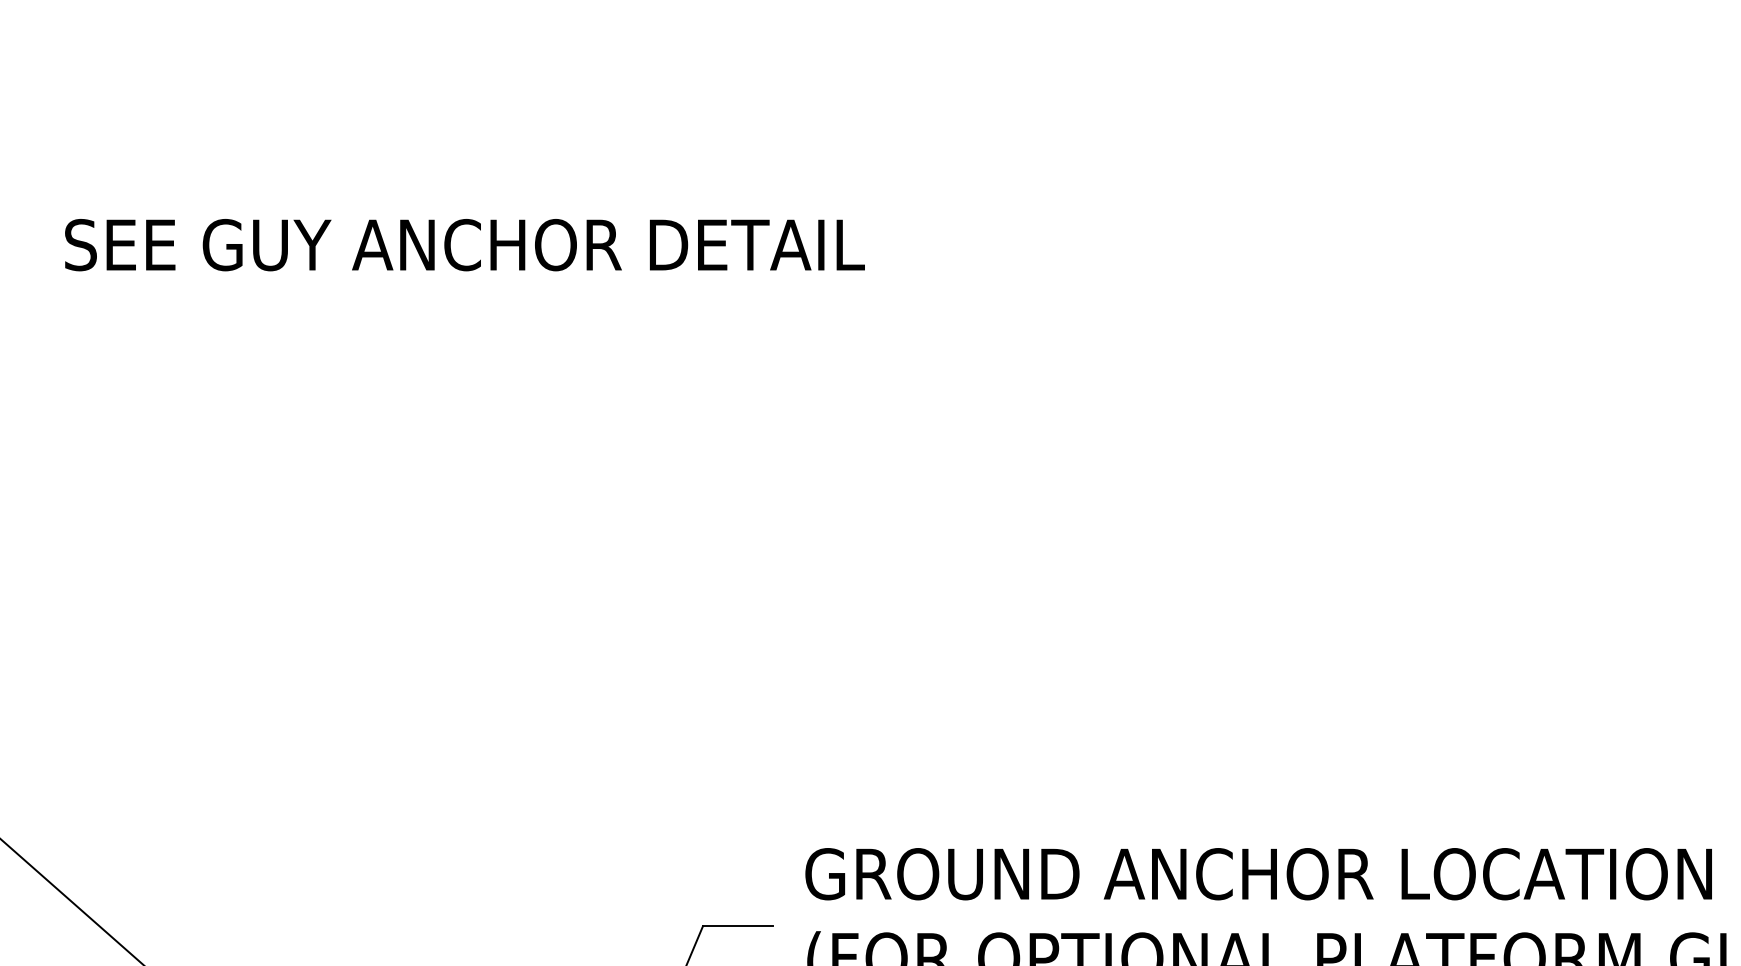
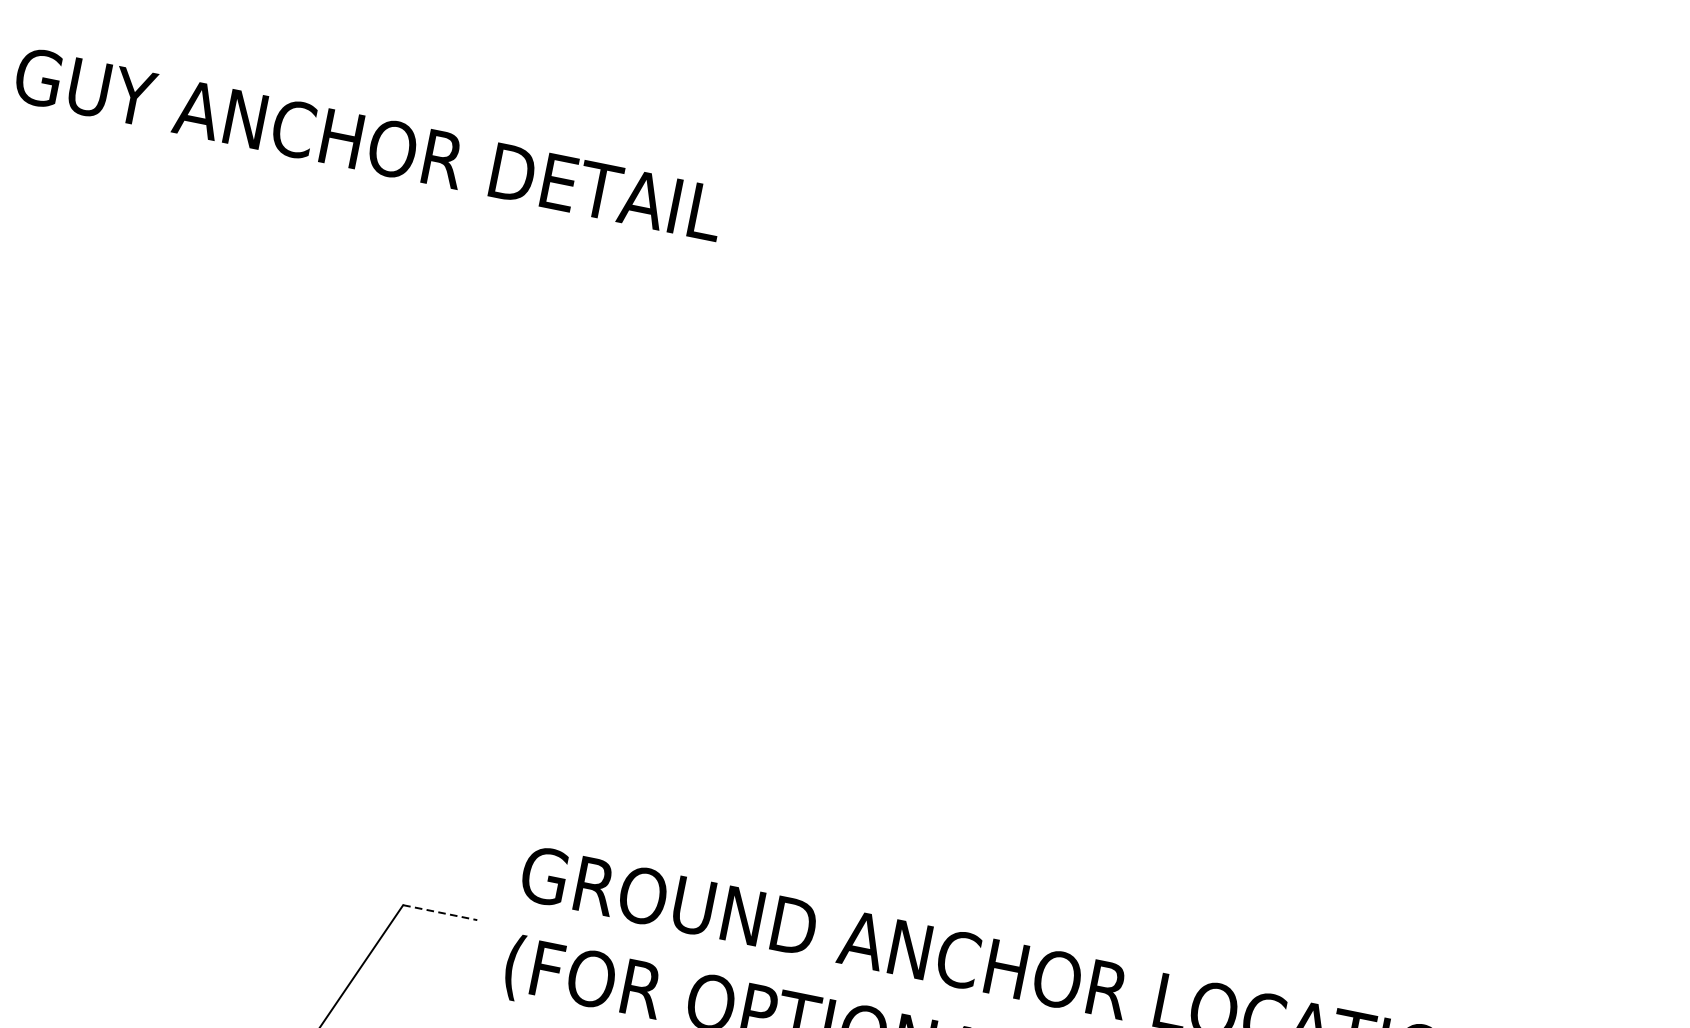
line: (737, 926) -> (439, 912), solid -> dashed

